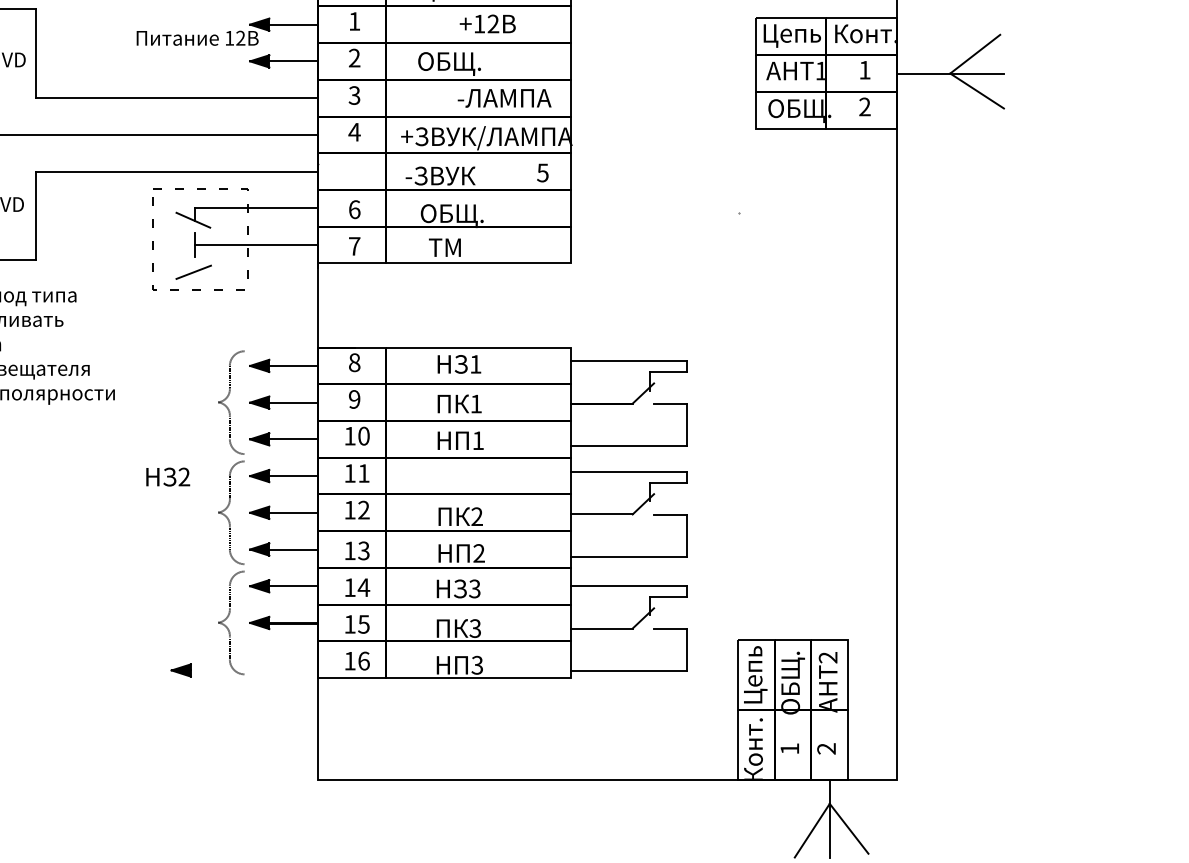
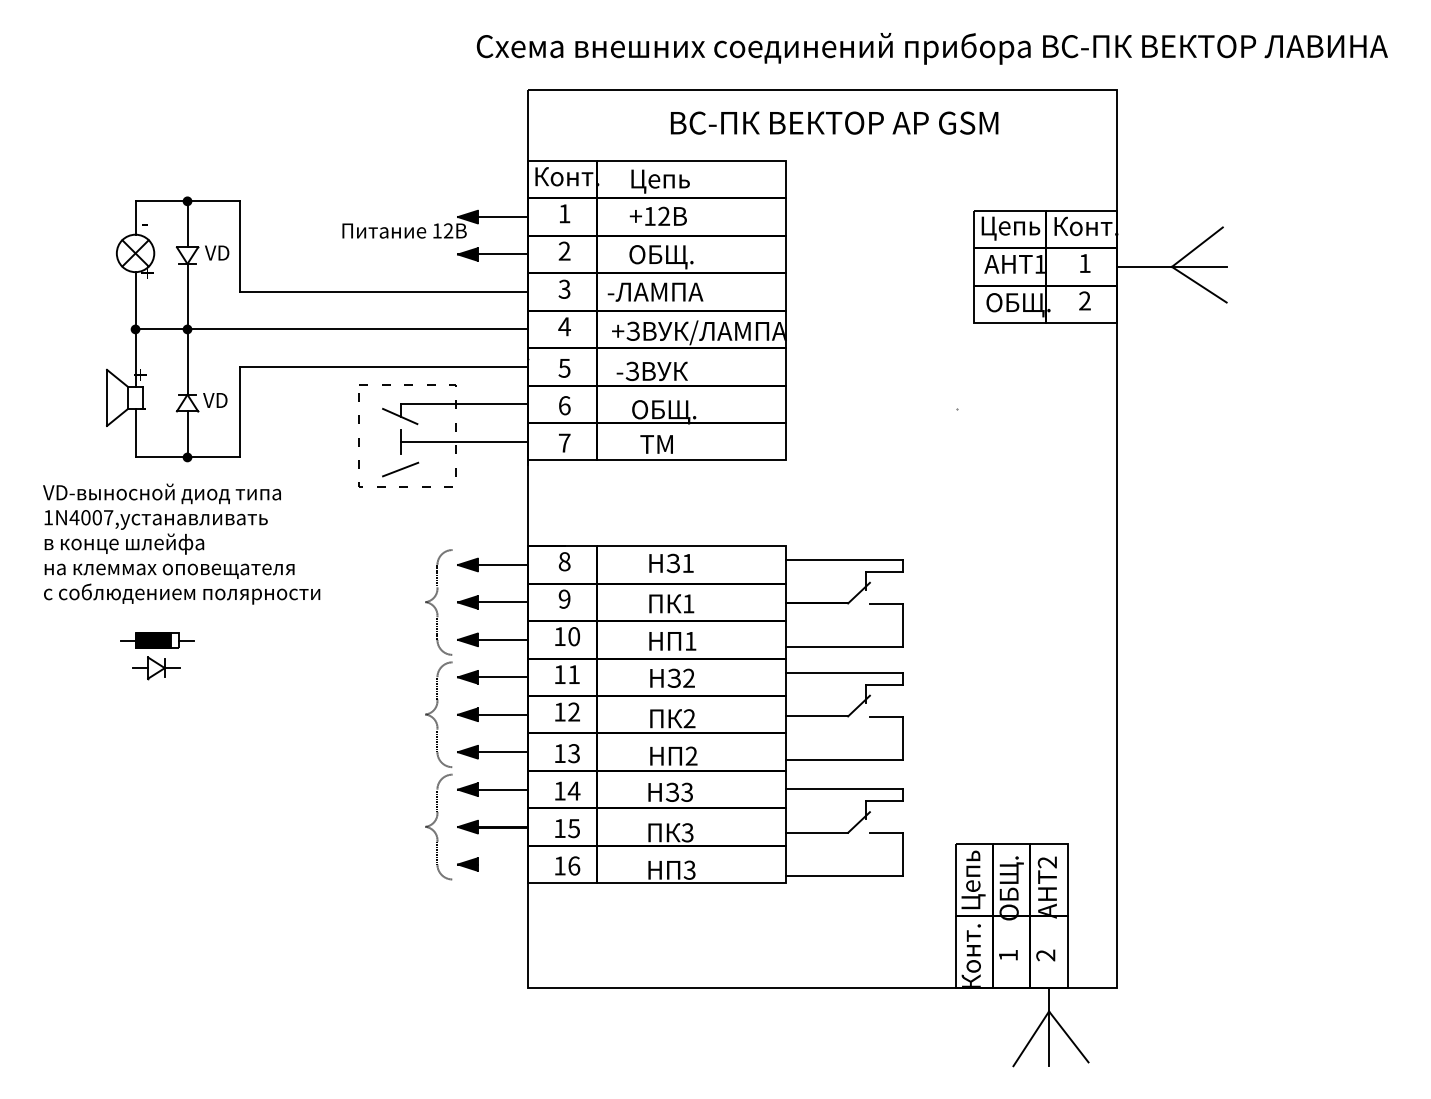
text: (486, 23) -> (657, 215), moved
text: (504, 97) -> (655, 291), moved
text: (542, 173) -> (564, 368), moved
text: (168, 476) -> (672, 677), moved
part: (180, 670) -> (467, 864), moved

